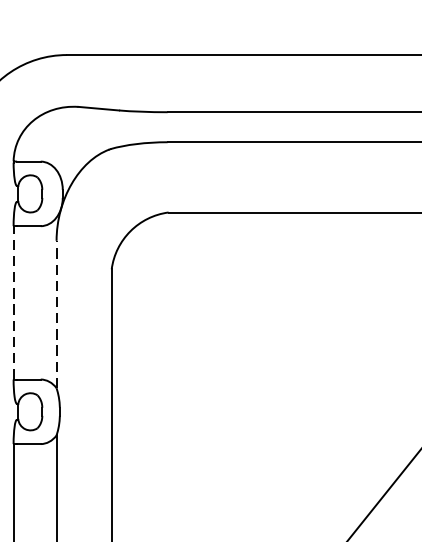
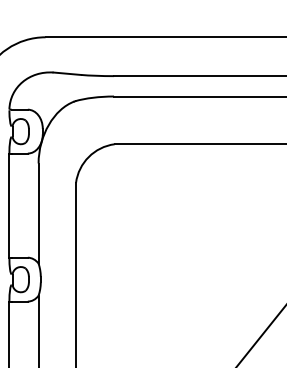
line: (13, 302) -> (9, 205), dashed -> solid
line: (56, 314) -> (38, 213), dashed -> solid

